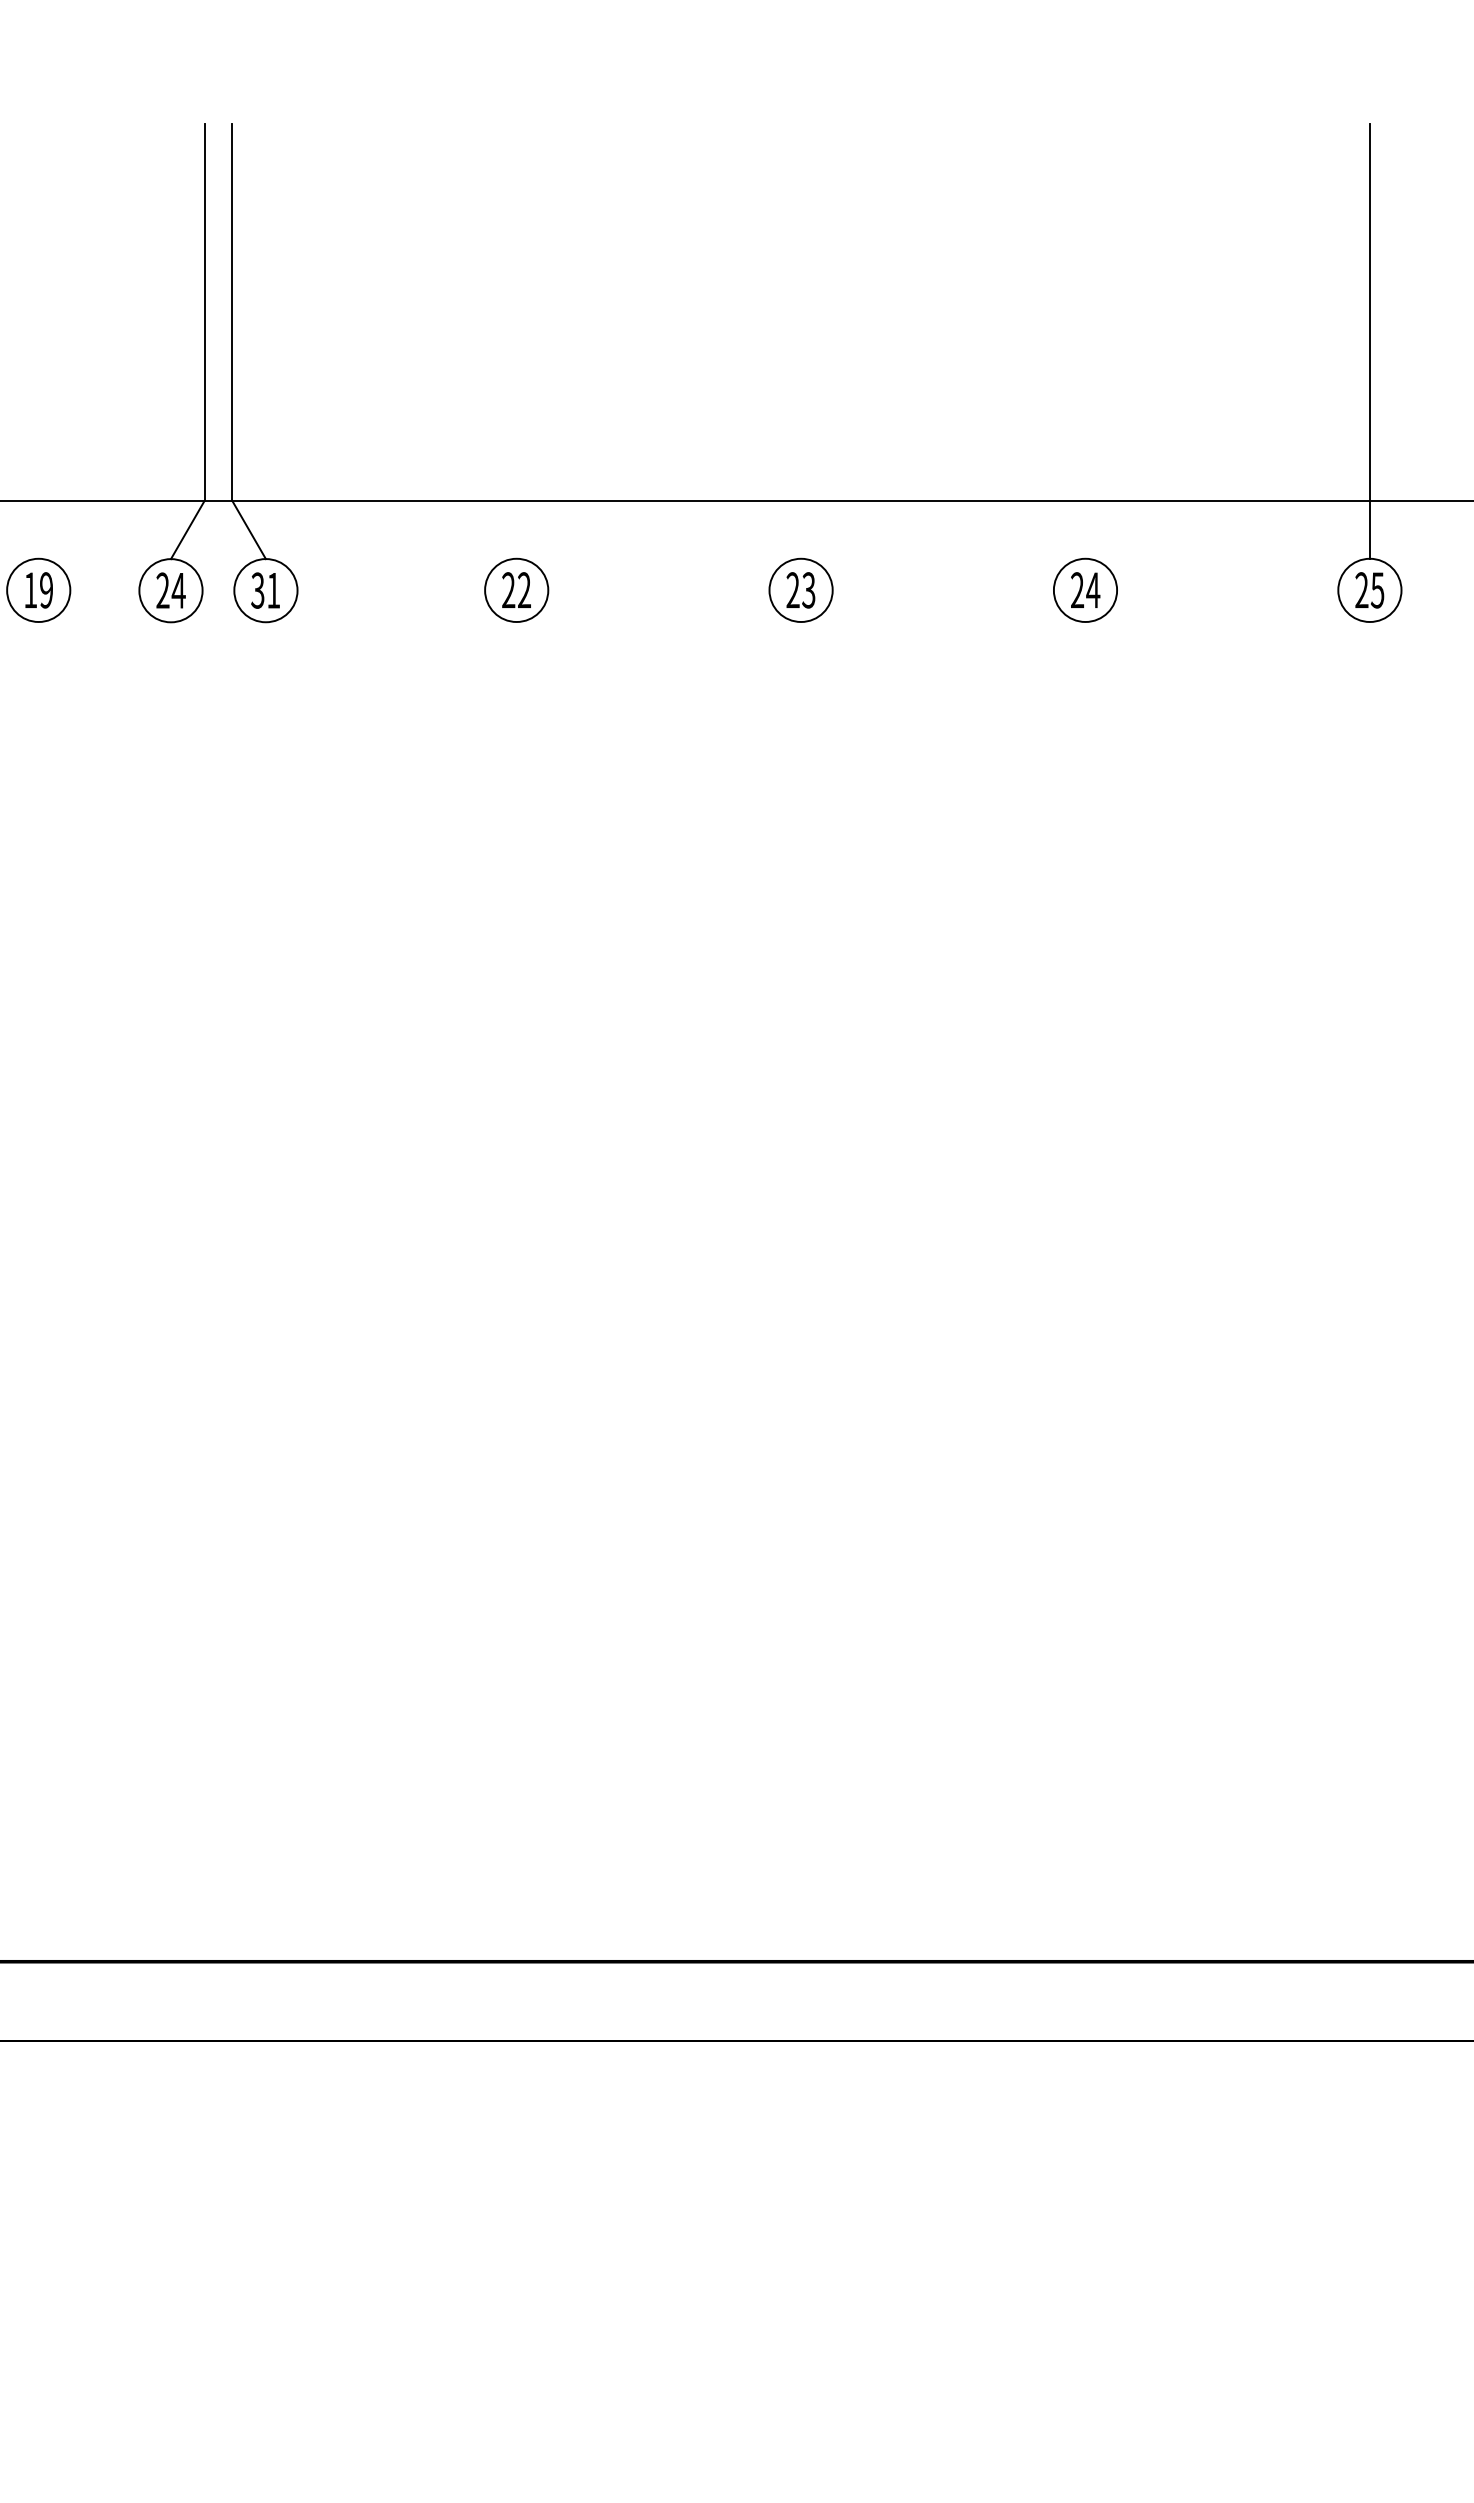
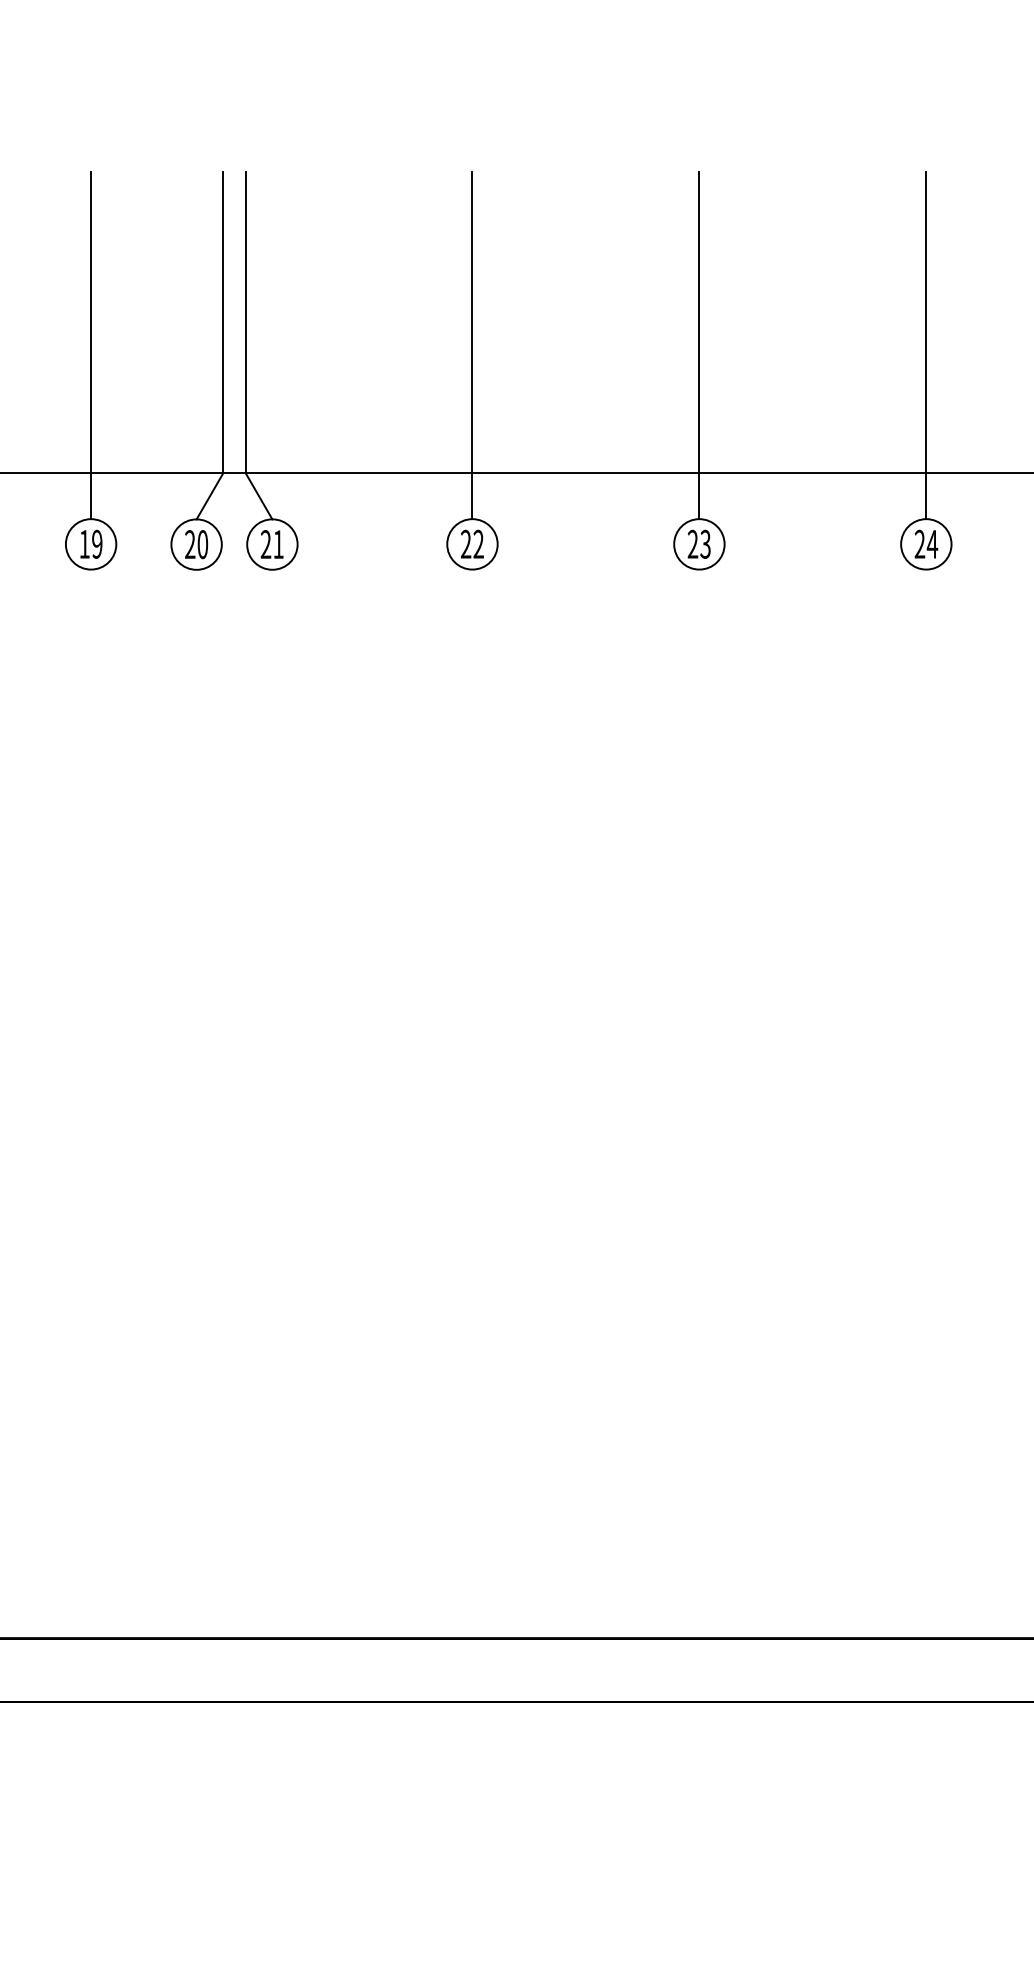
line: (38, 341) -> (90, 345), added
line: (516, 341) -> (472, 345), added
line: (801, 341) -> (699, 345), added
line: (1085, 341) -> (926, 345), added
text: (178, 590) -> (202, 544), 24 -> 20
text: (257, 590) -> (265, 544), 31 -> 21

